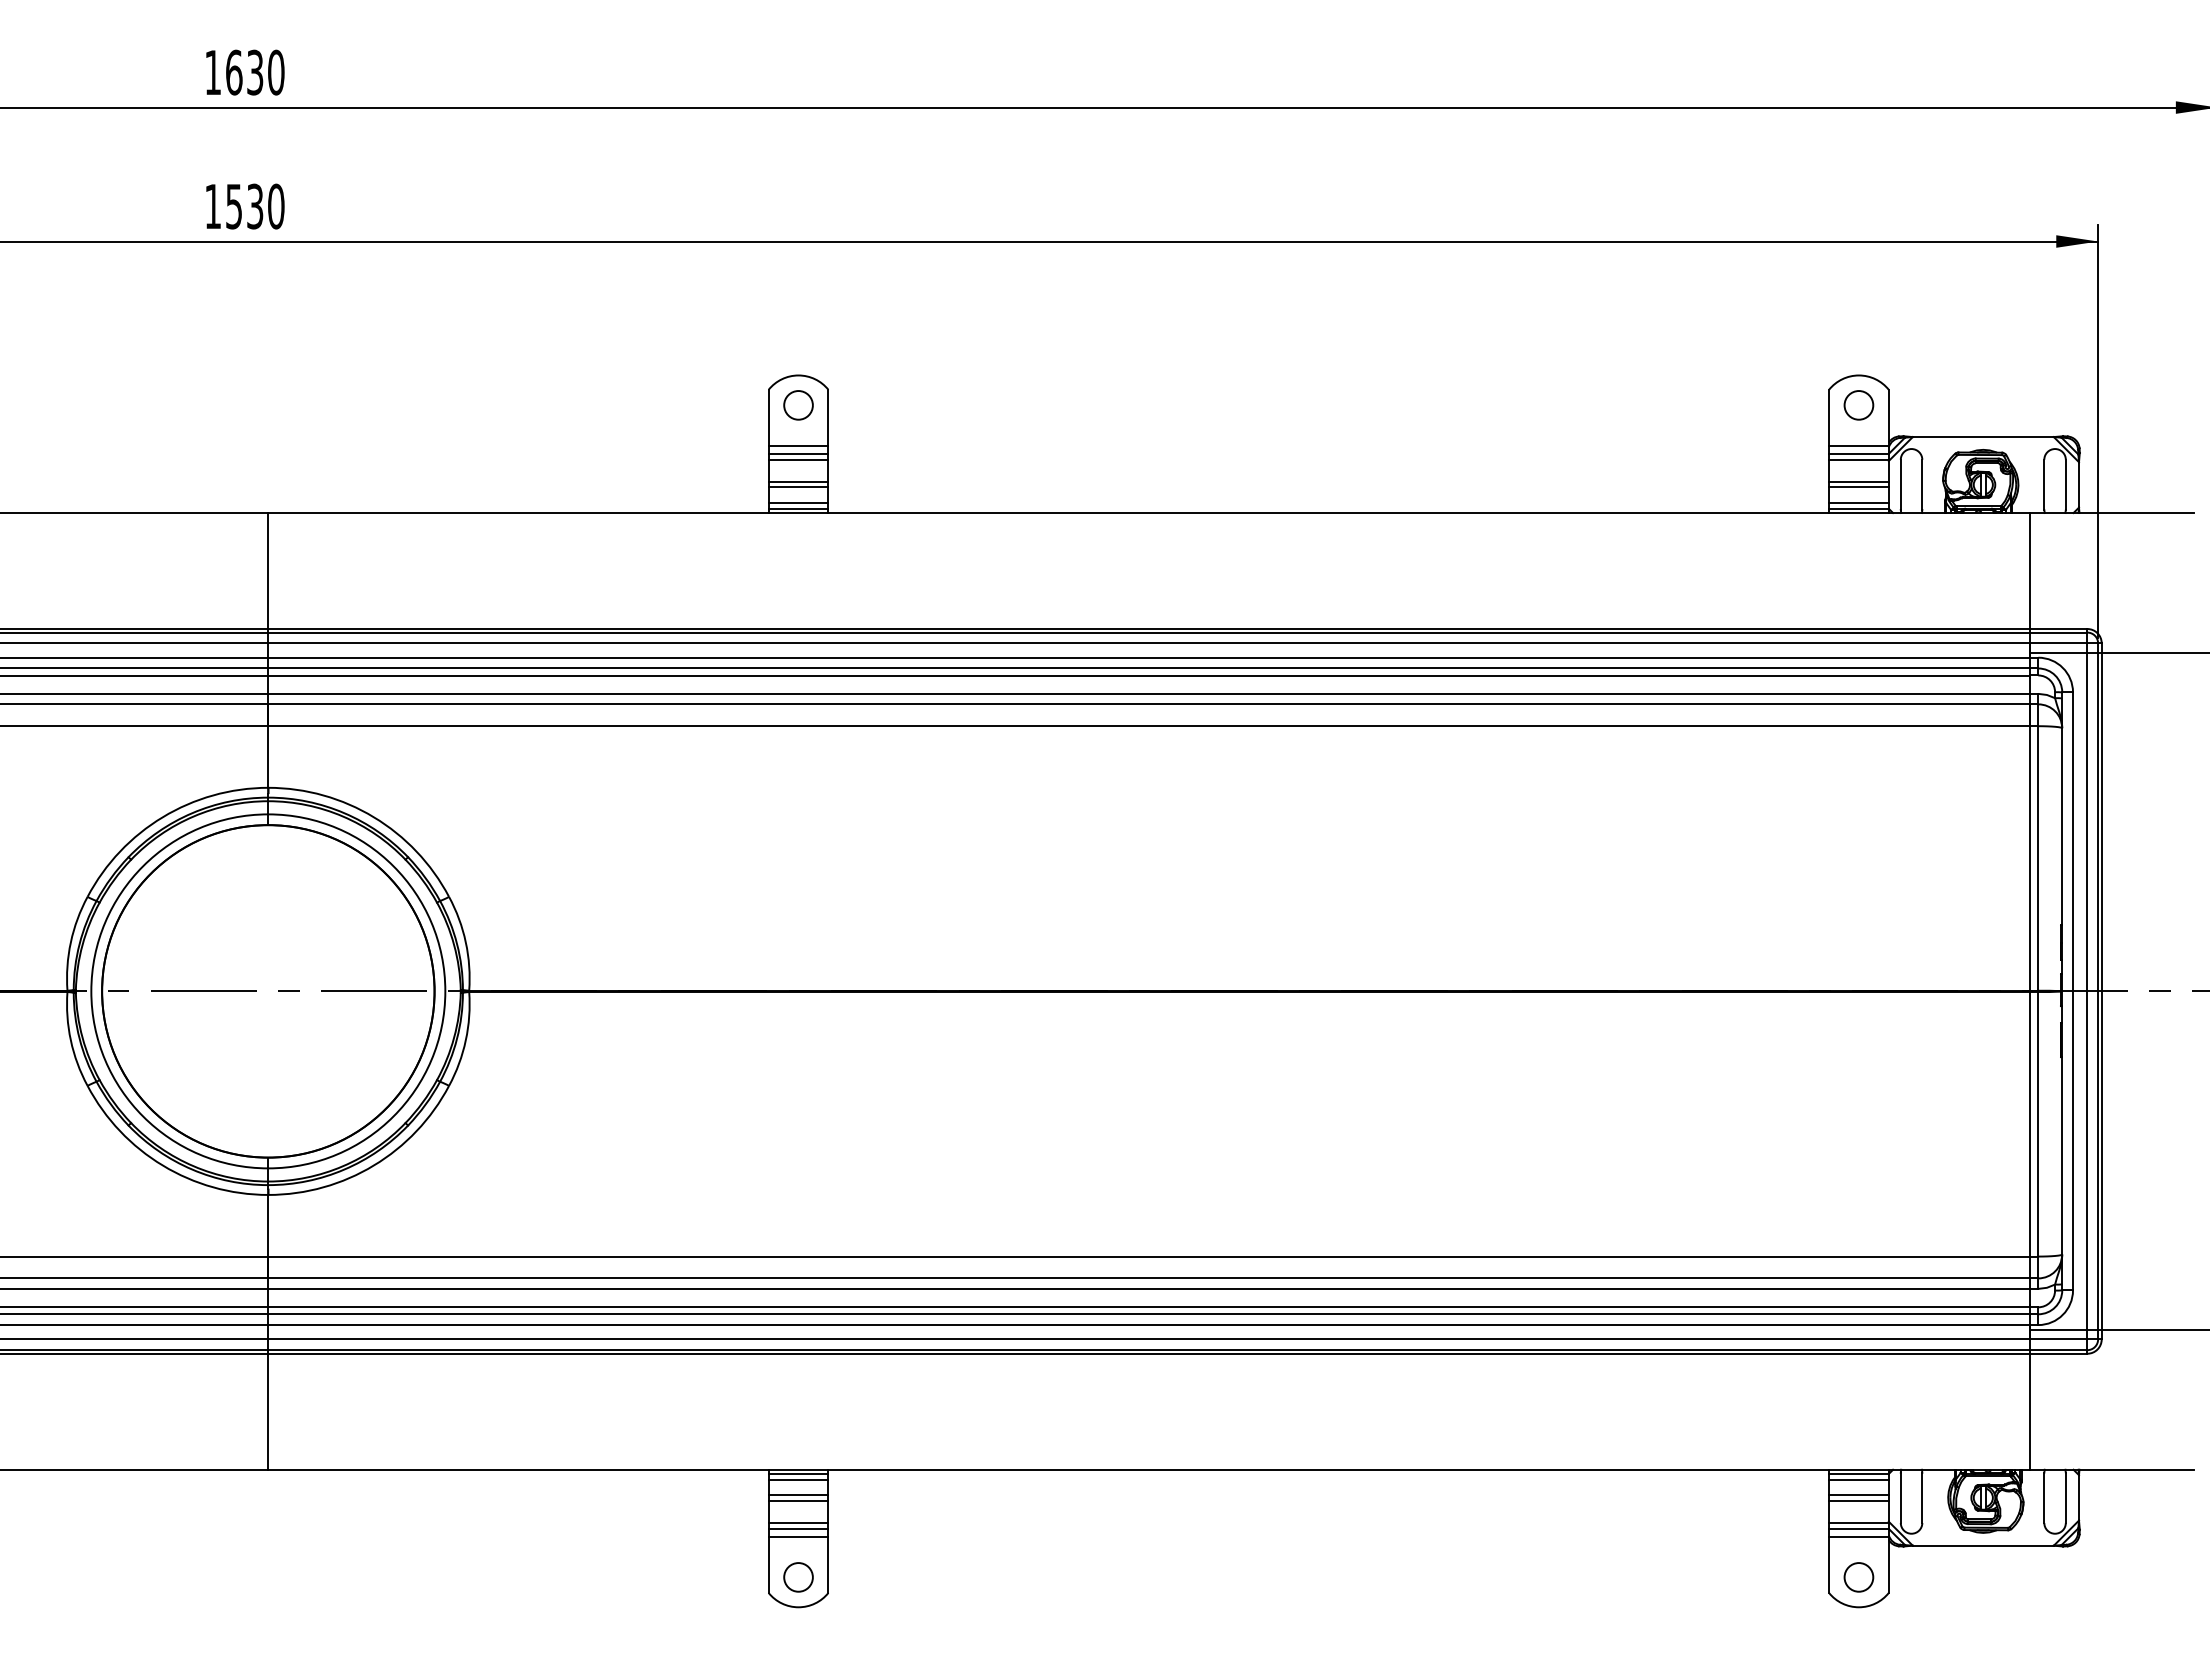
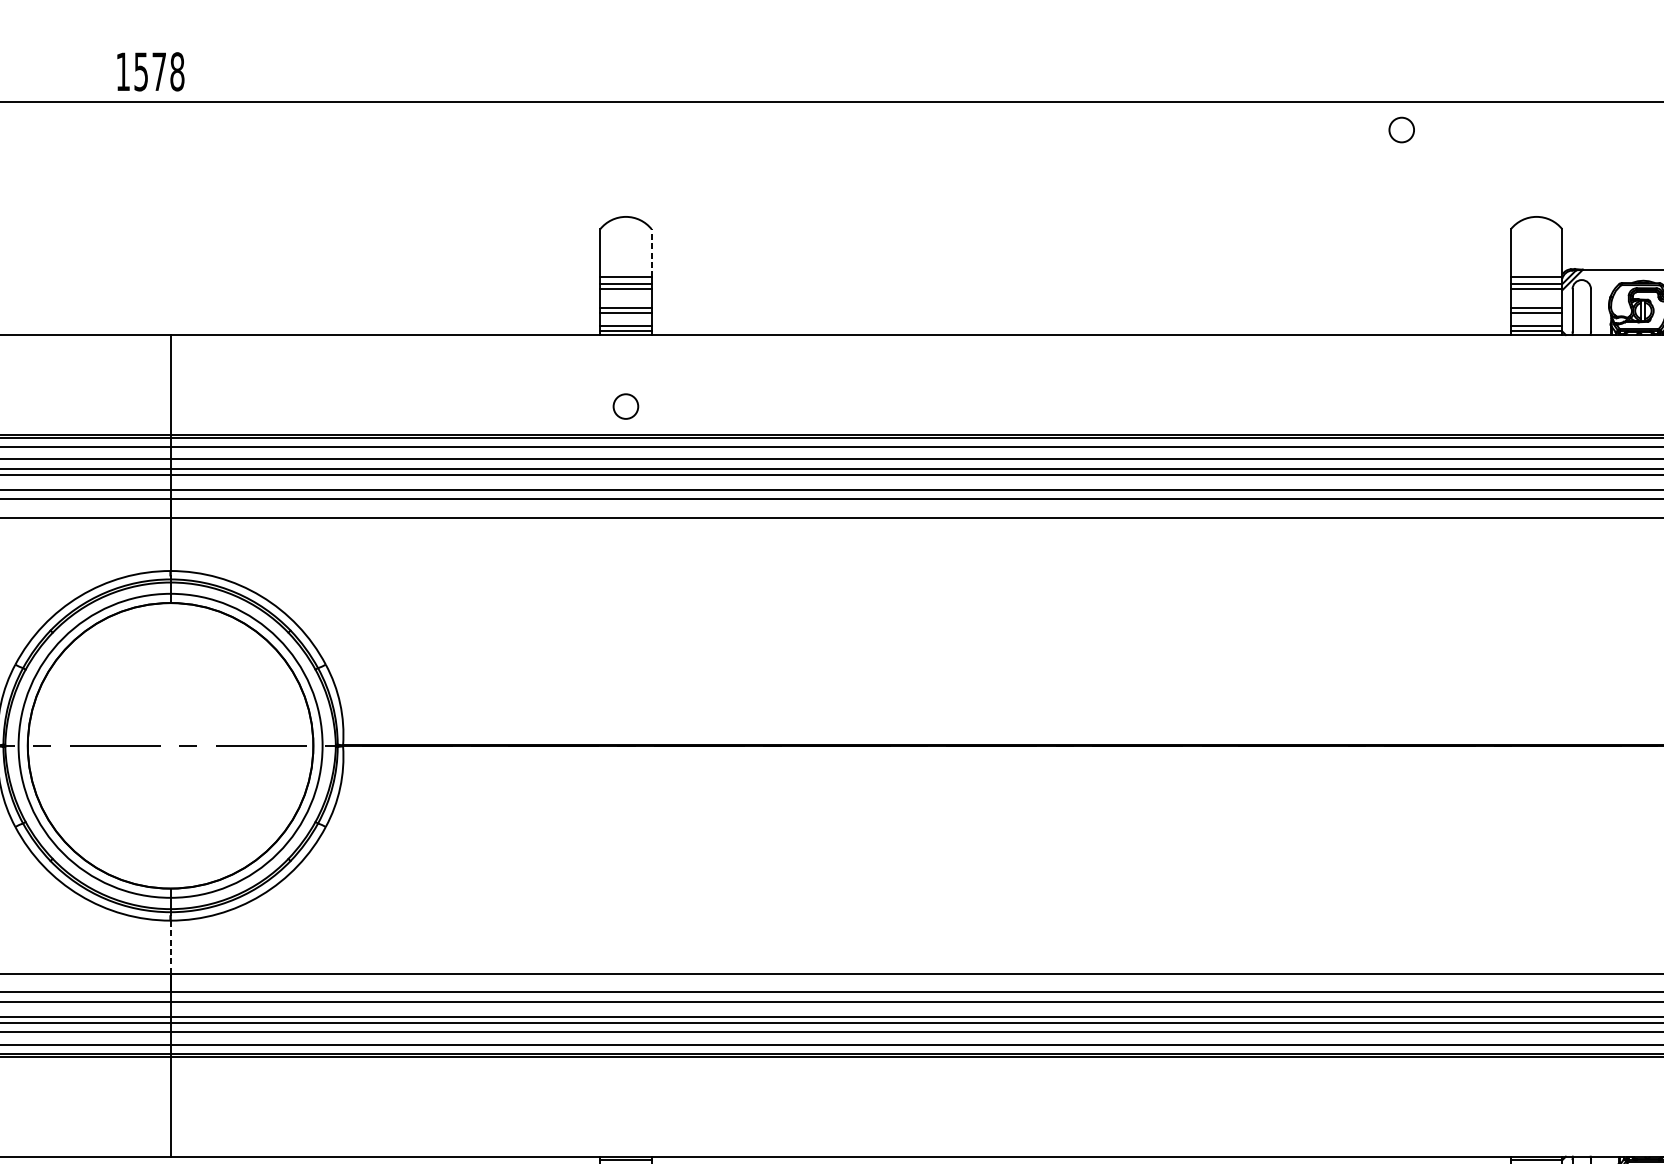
text: (265, 206) -> (168, 71), 1530 -> 1578
circle: (798, 405) -> (625, 406), moved
circle: (1858, 405) -> (1401, 130), moved
line: (828, 417) -> (651, 252), solid -> dashed
line: (268, 1225) -> (170, 946), solid -> dashed

